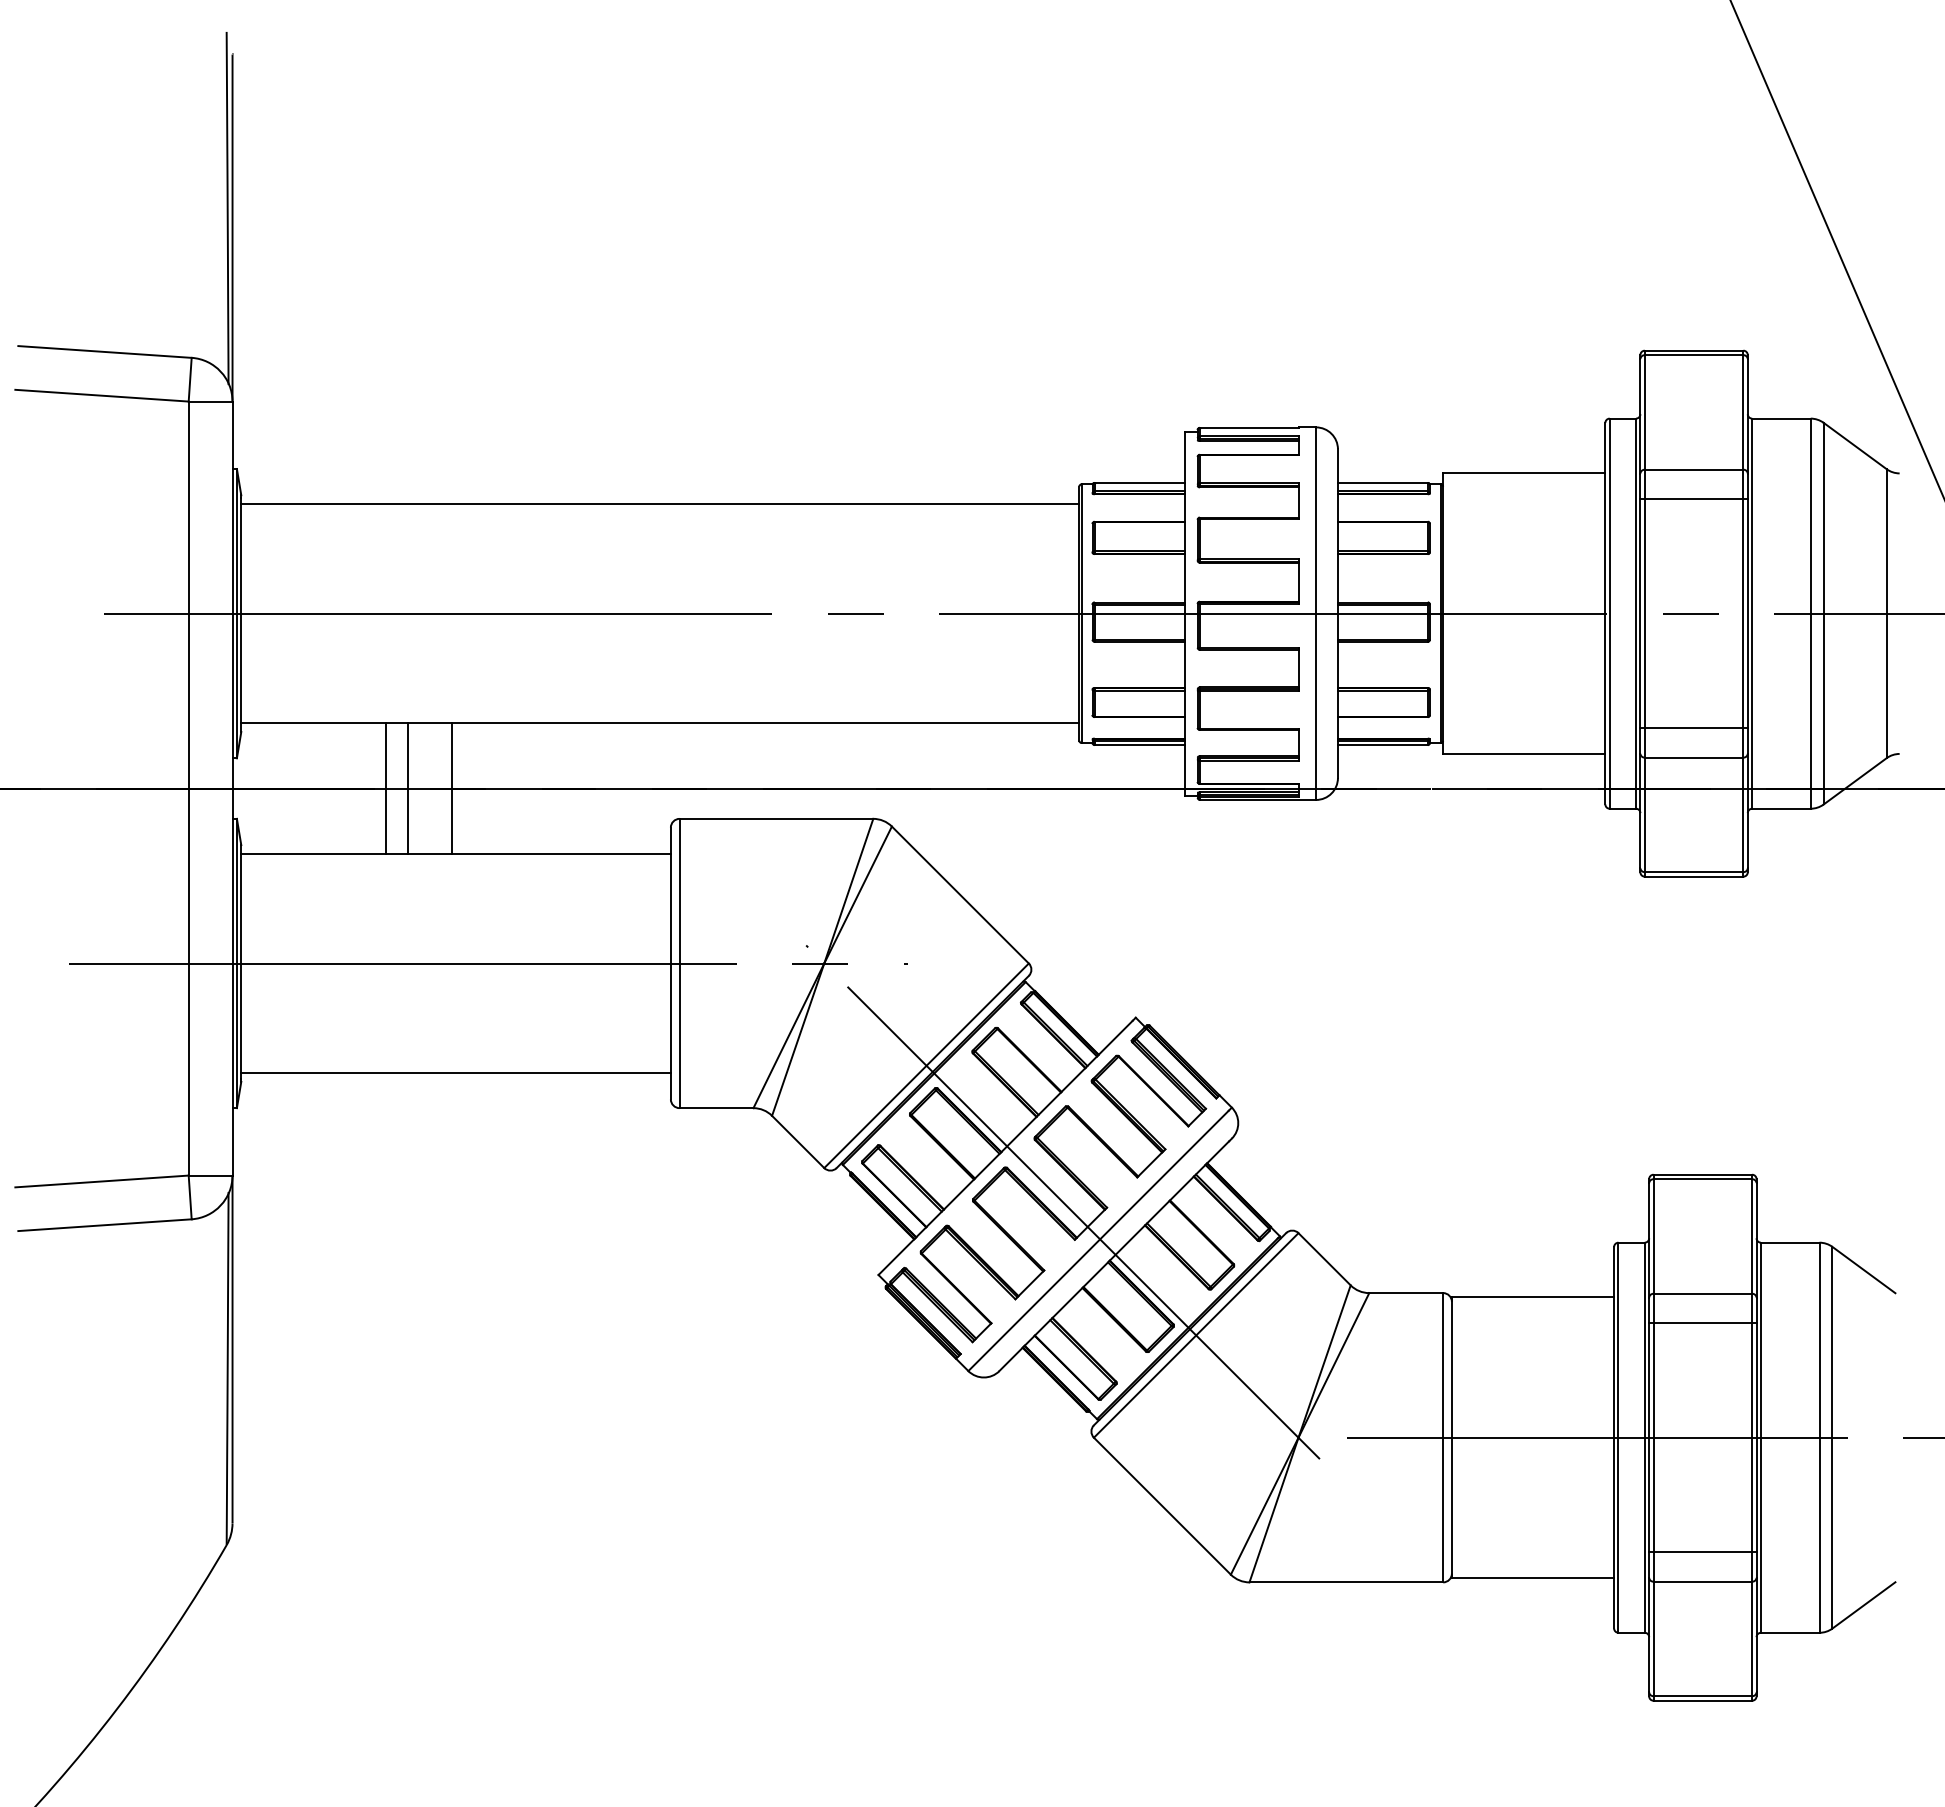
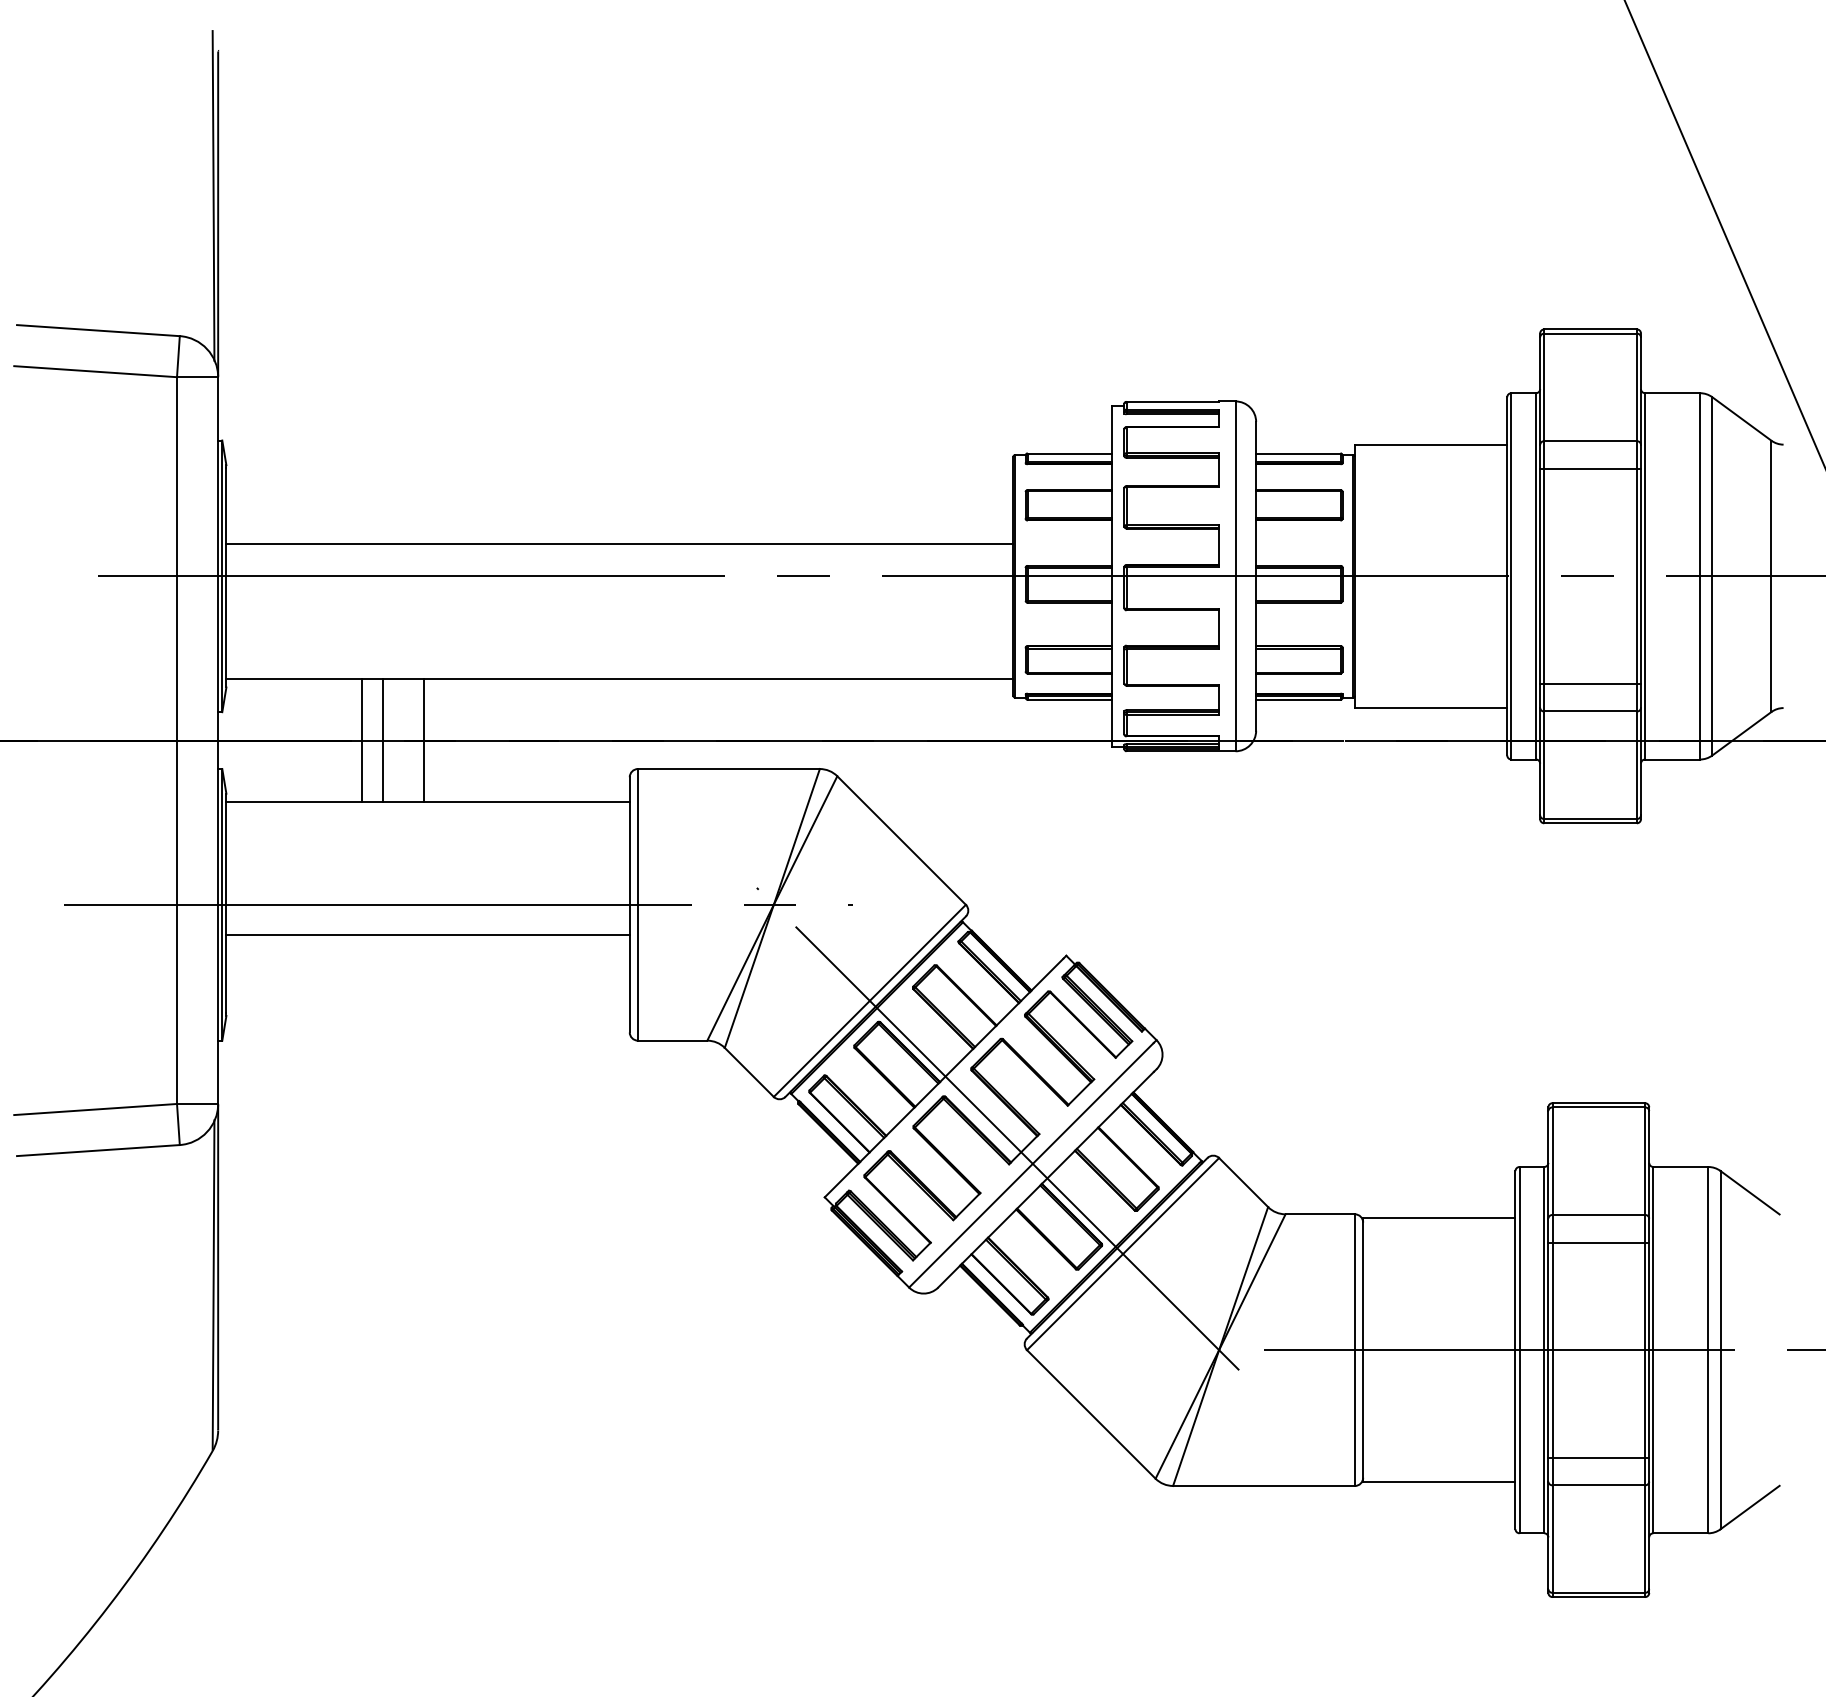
line: (660, 504) -> (620, 544), moved
line: (455, 1073) -> (427, 935), moved

